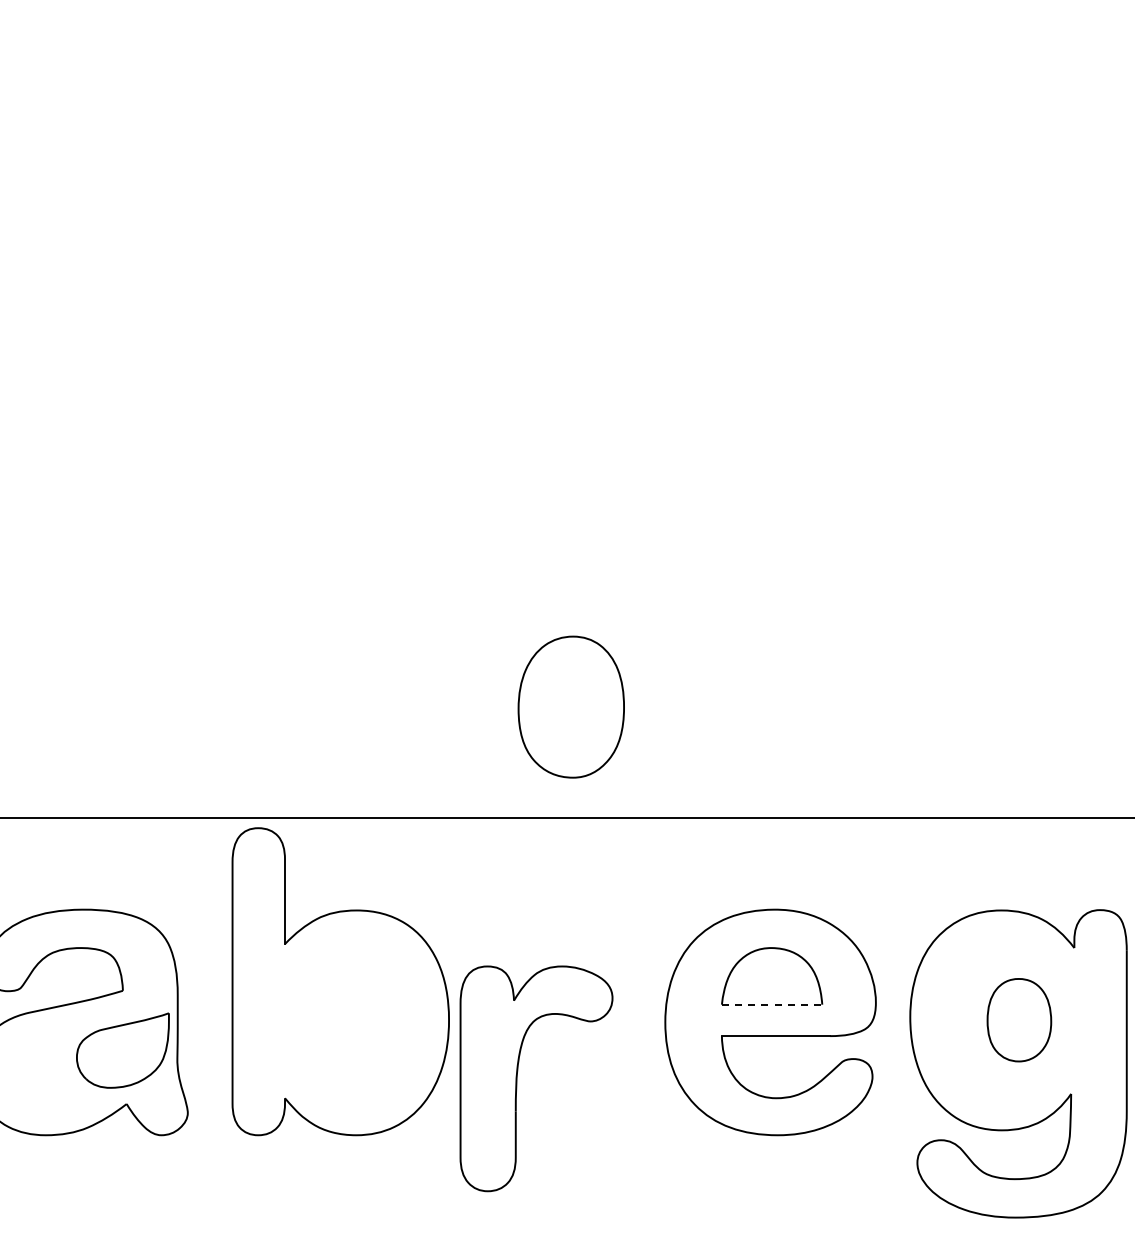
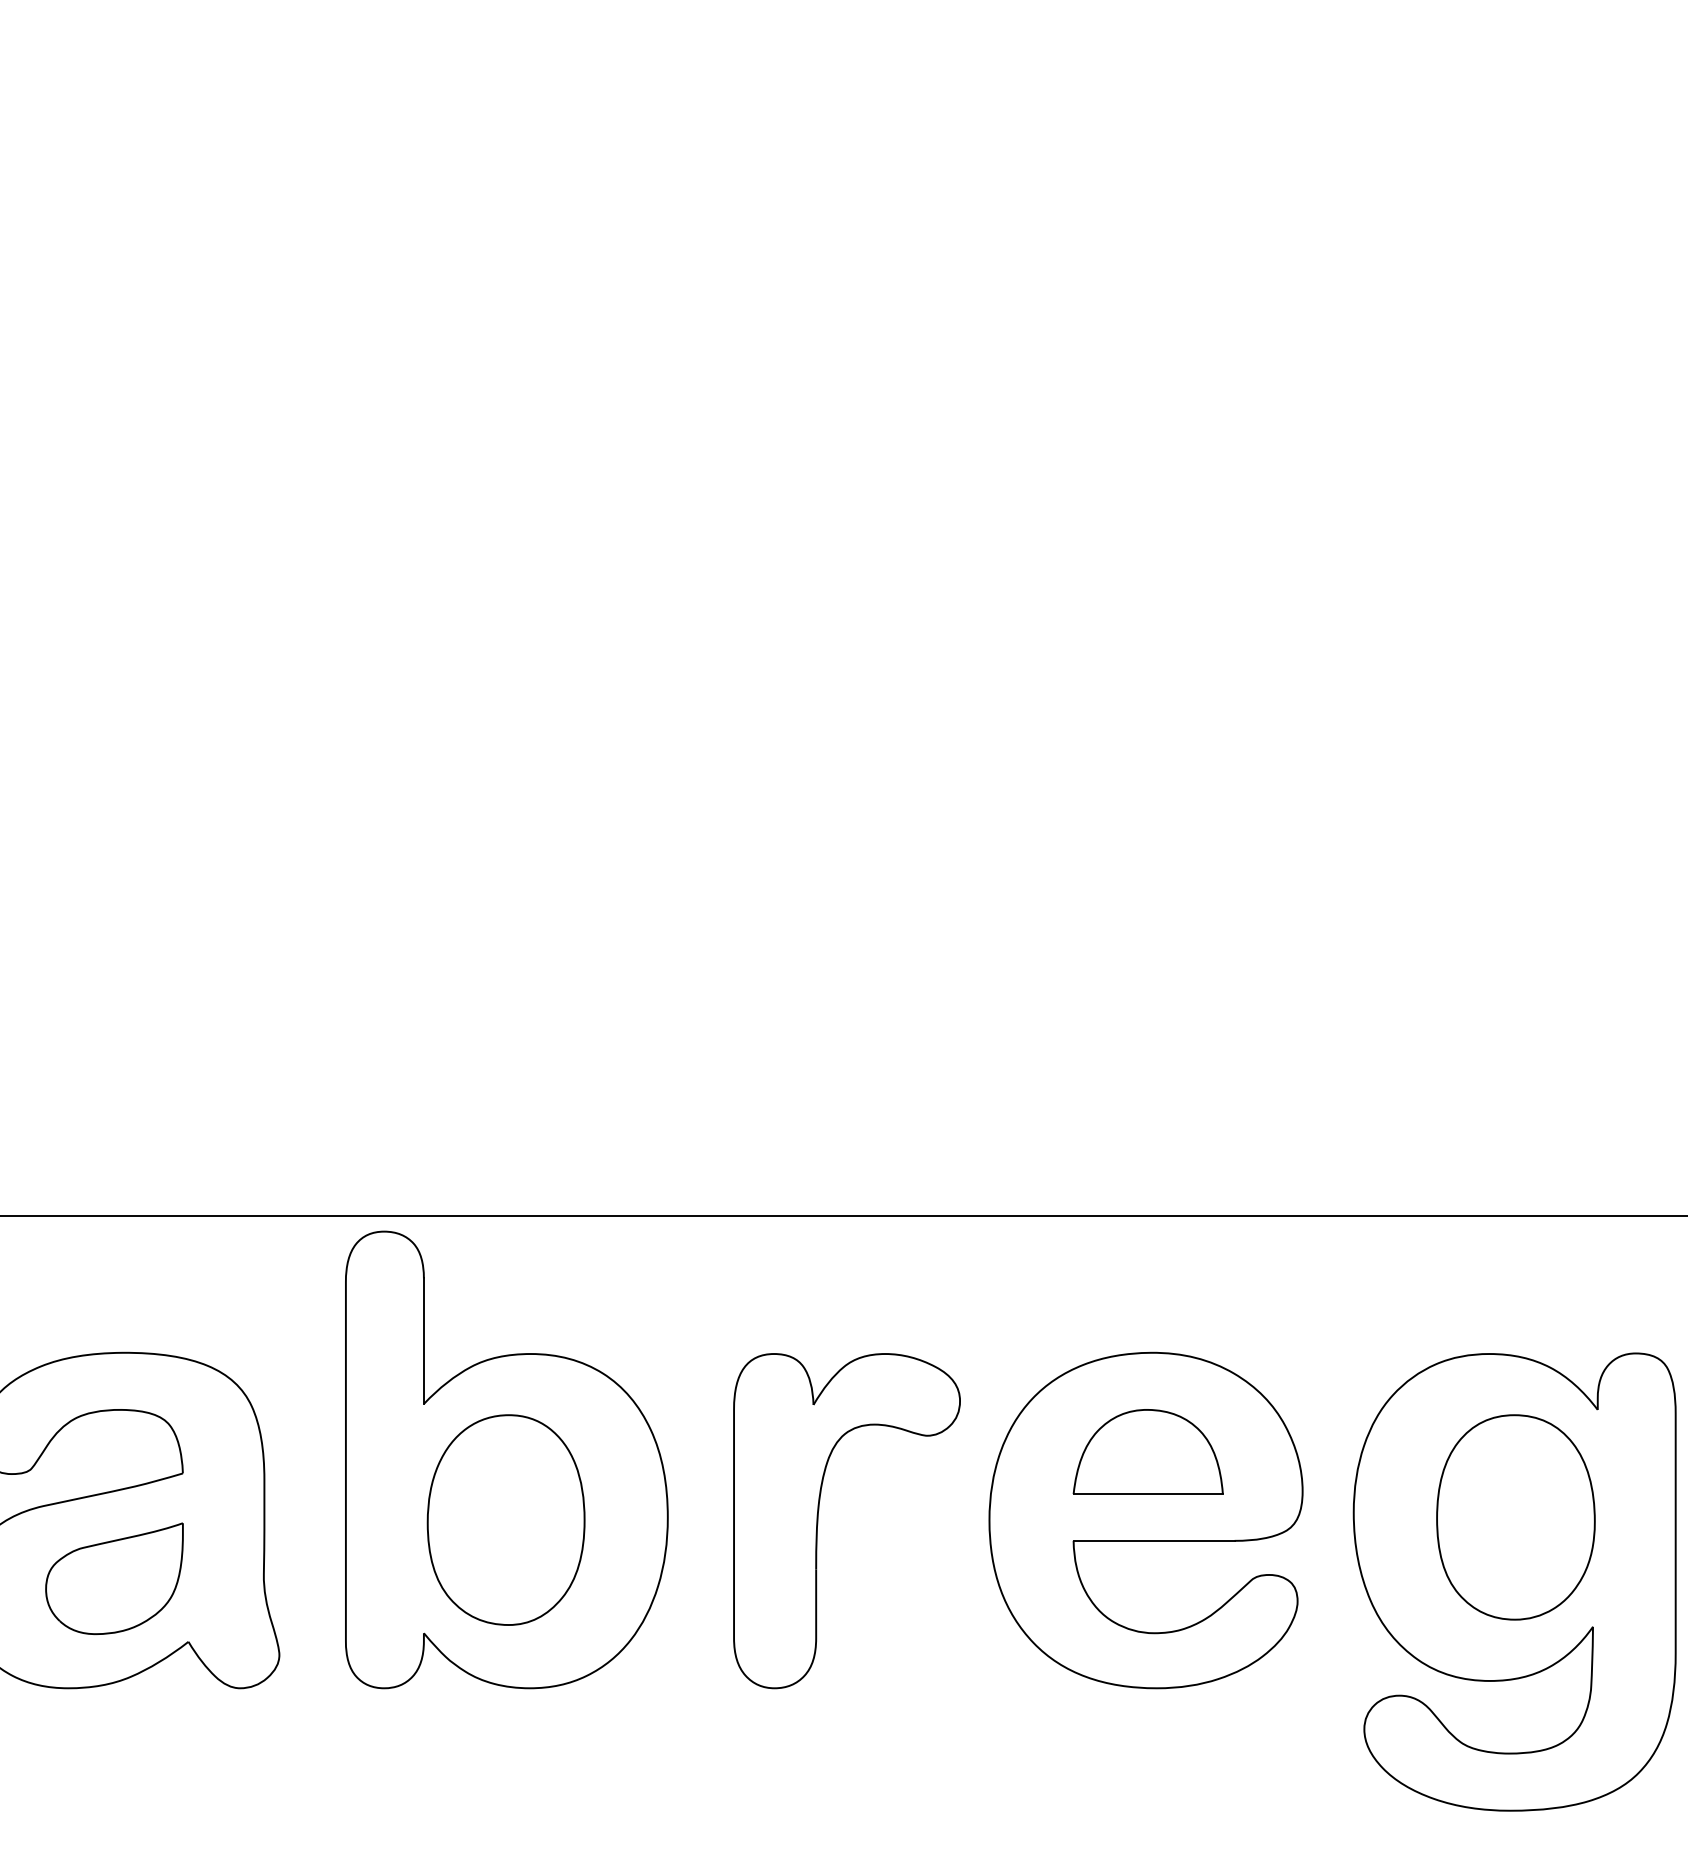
part: (570, 706) -> (504, 1519), moved
line: (772, 1004) -> (1148, 1493), dashed -> solid
part: (1019, 1019) -> (1516, 1516), size x1.67
part: (122, 1050) -> (113, 1578), moved
part: (517, 1078) -> (818, 1520), moved

